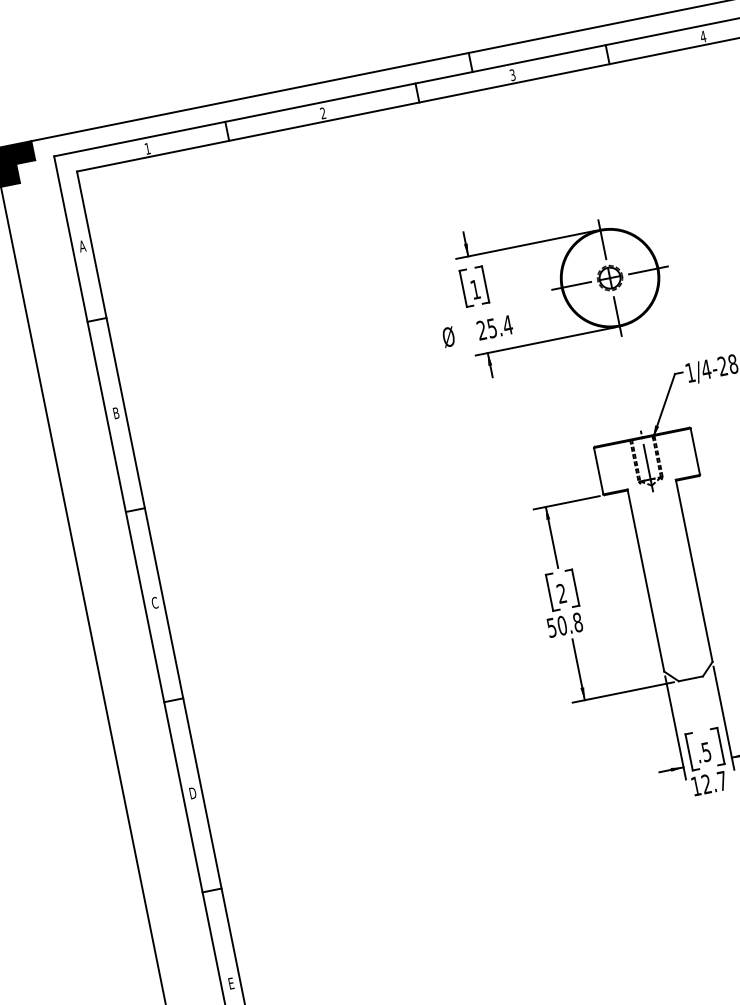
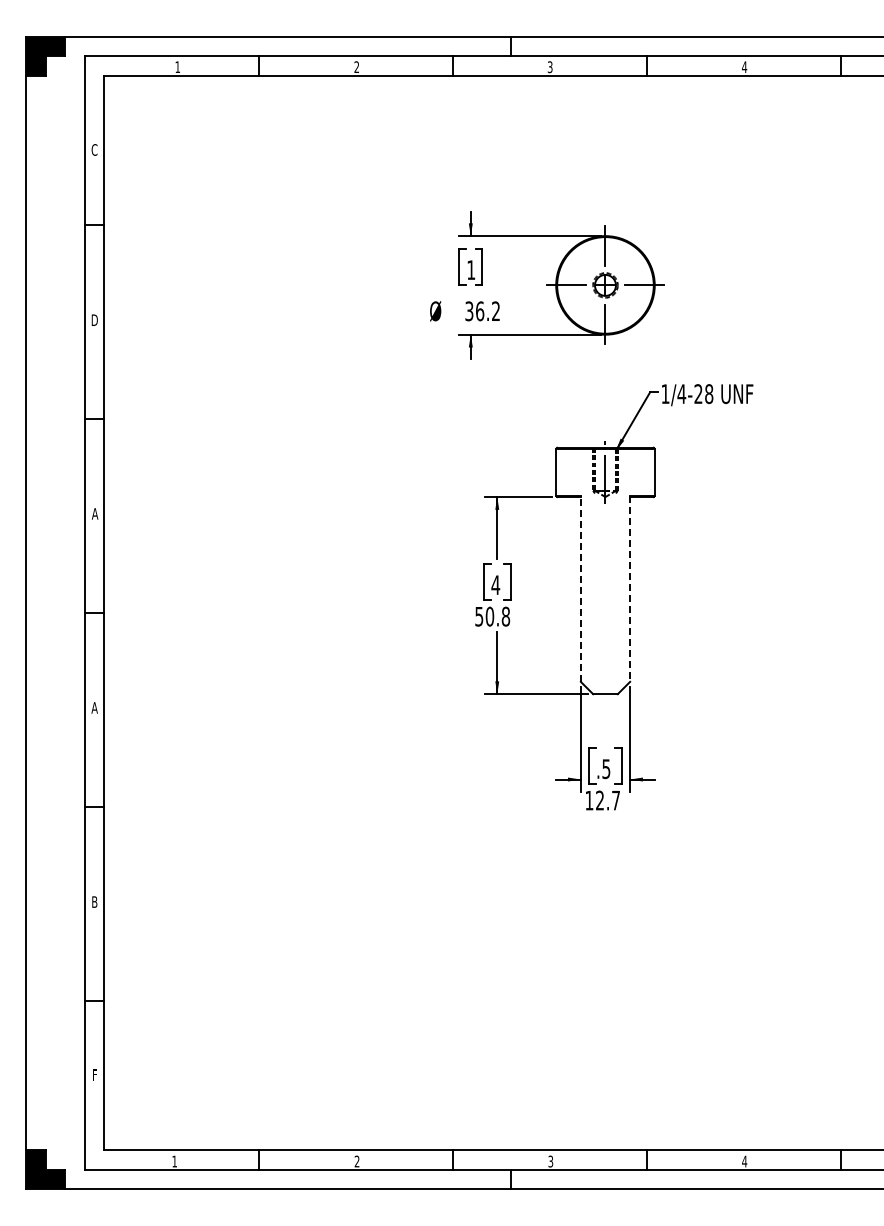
text: (82, 245) -> (94, 149), A -> C
text: (494, 328) -> (482, 311), 25.4 -> 36.2
text: (115, 412) -> (94, 319), B -> D
line: (694, 570) -> (630, 588), solid -> dashed
line: (645, 580) -> (580, 588), solid -> dashed
text: (561, 593) -> (495, 584), 2 -> 4
text: (154, 602) -> (94, 513), C -> A
text: (192, 792) -> (94, 707), D -> A
text: (230, 983) -> (94, 901), E -> B

